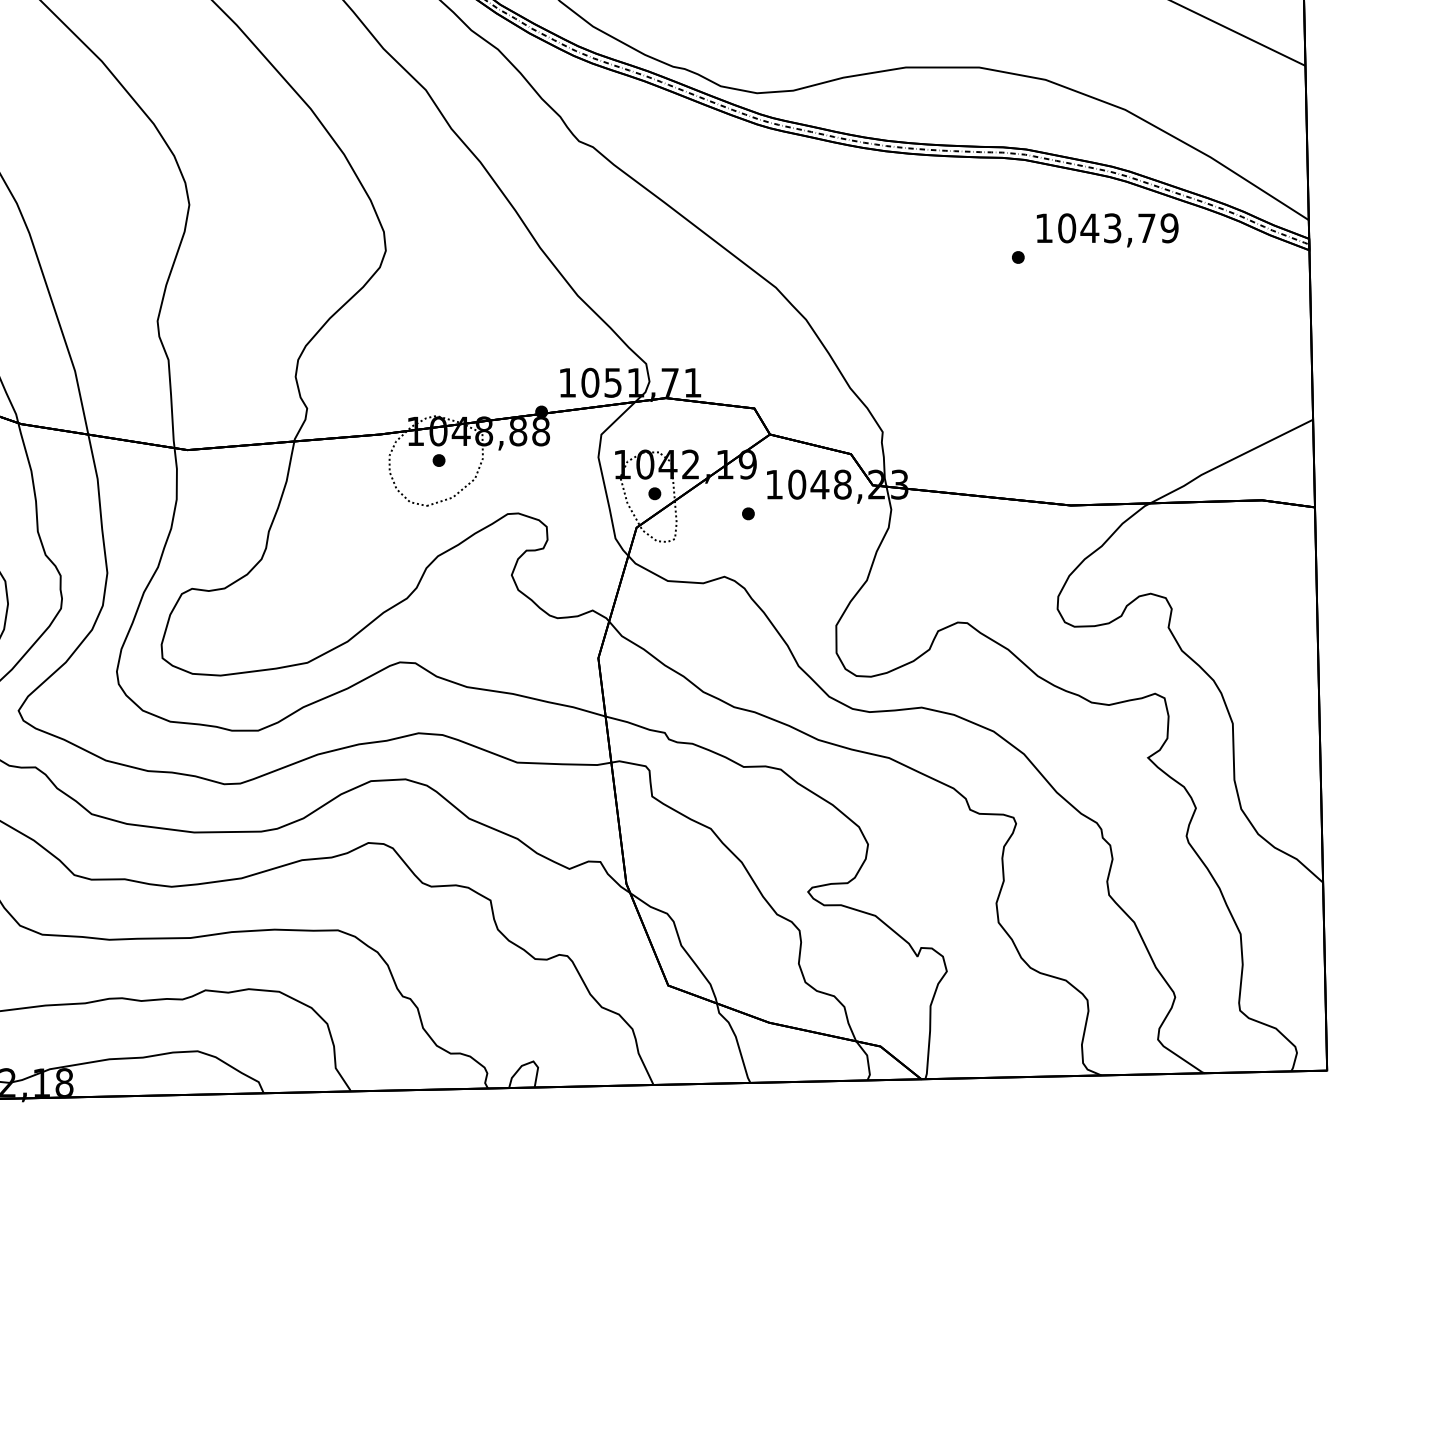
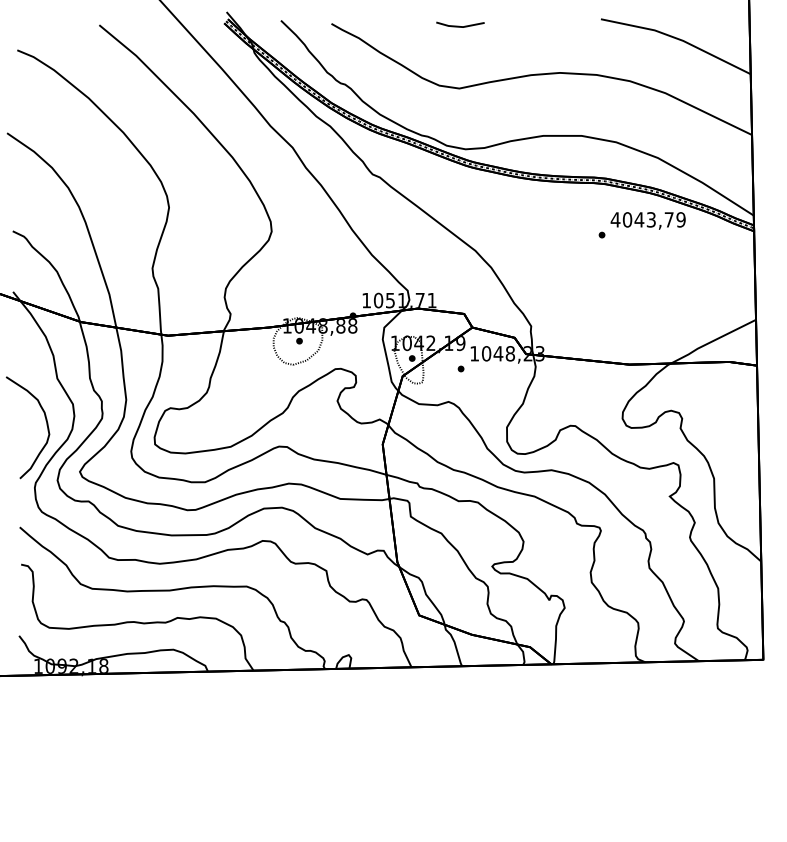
text: (1044, 227) -> (615, 219), 1043,79 -> 4043,79

